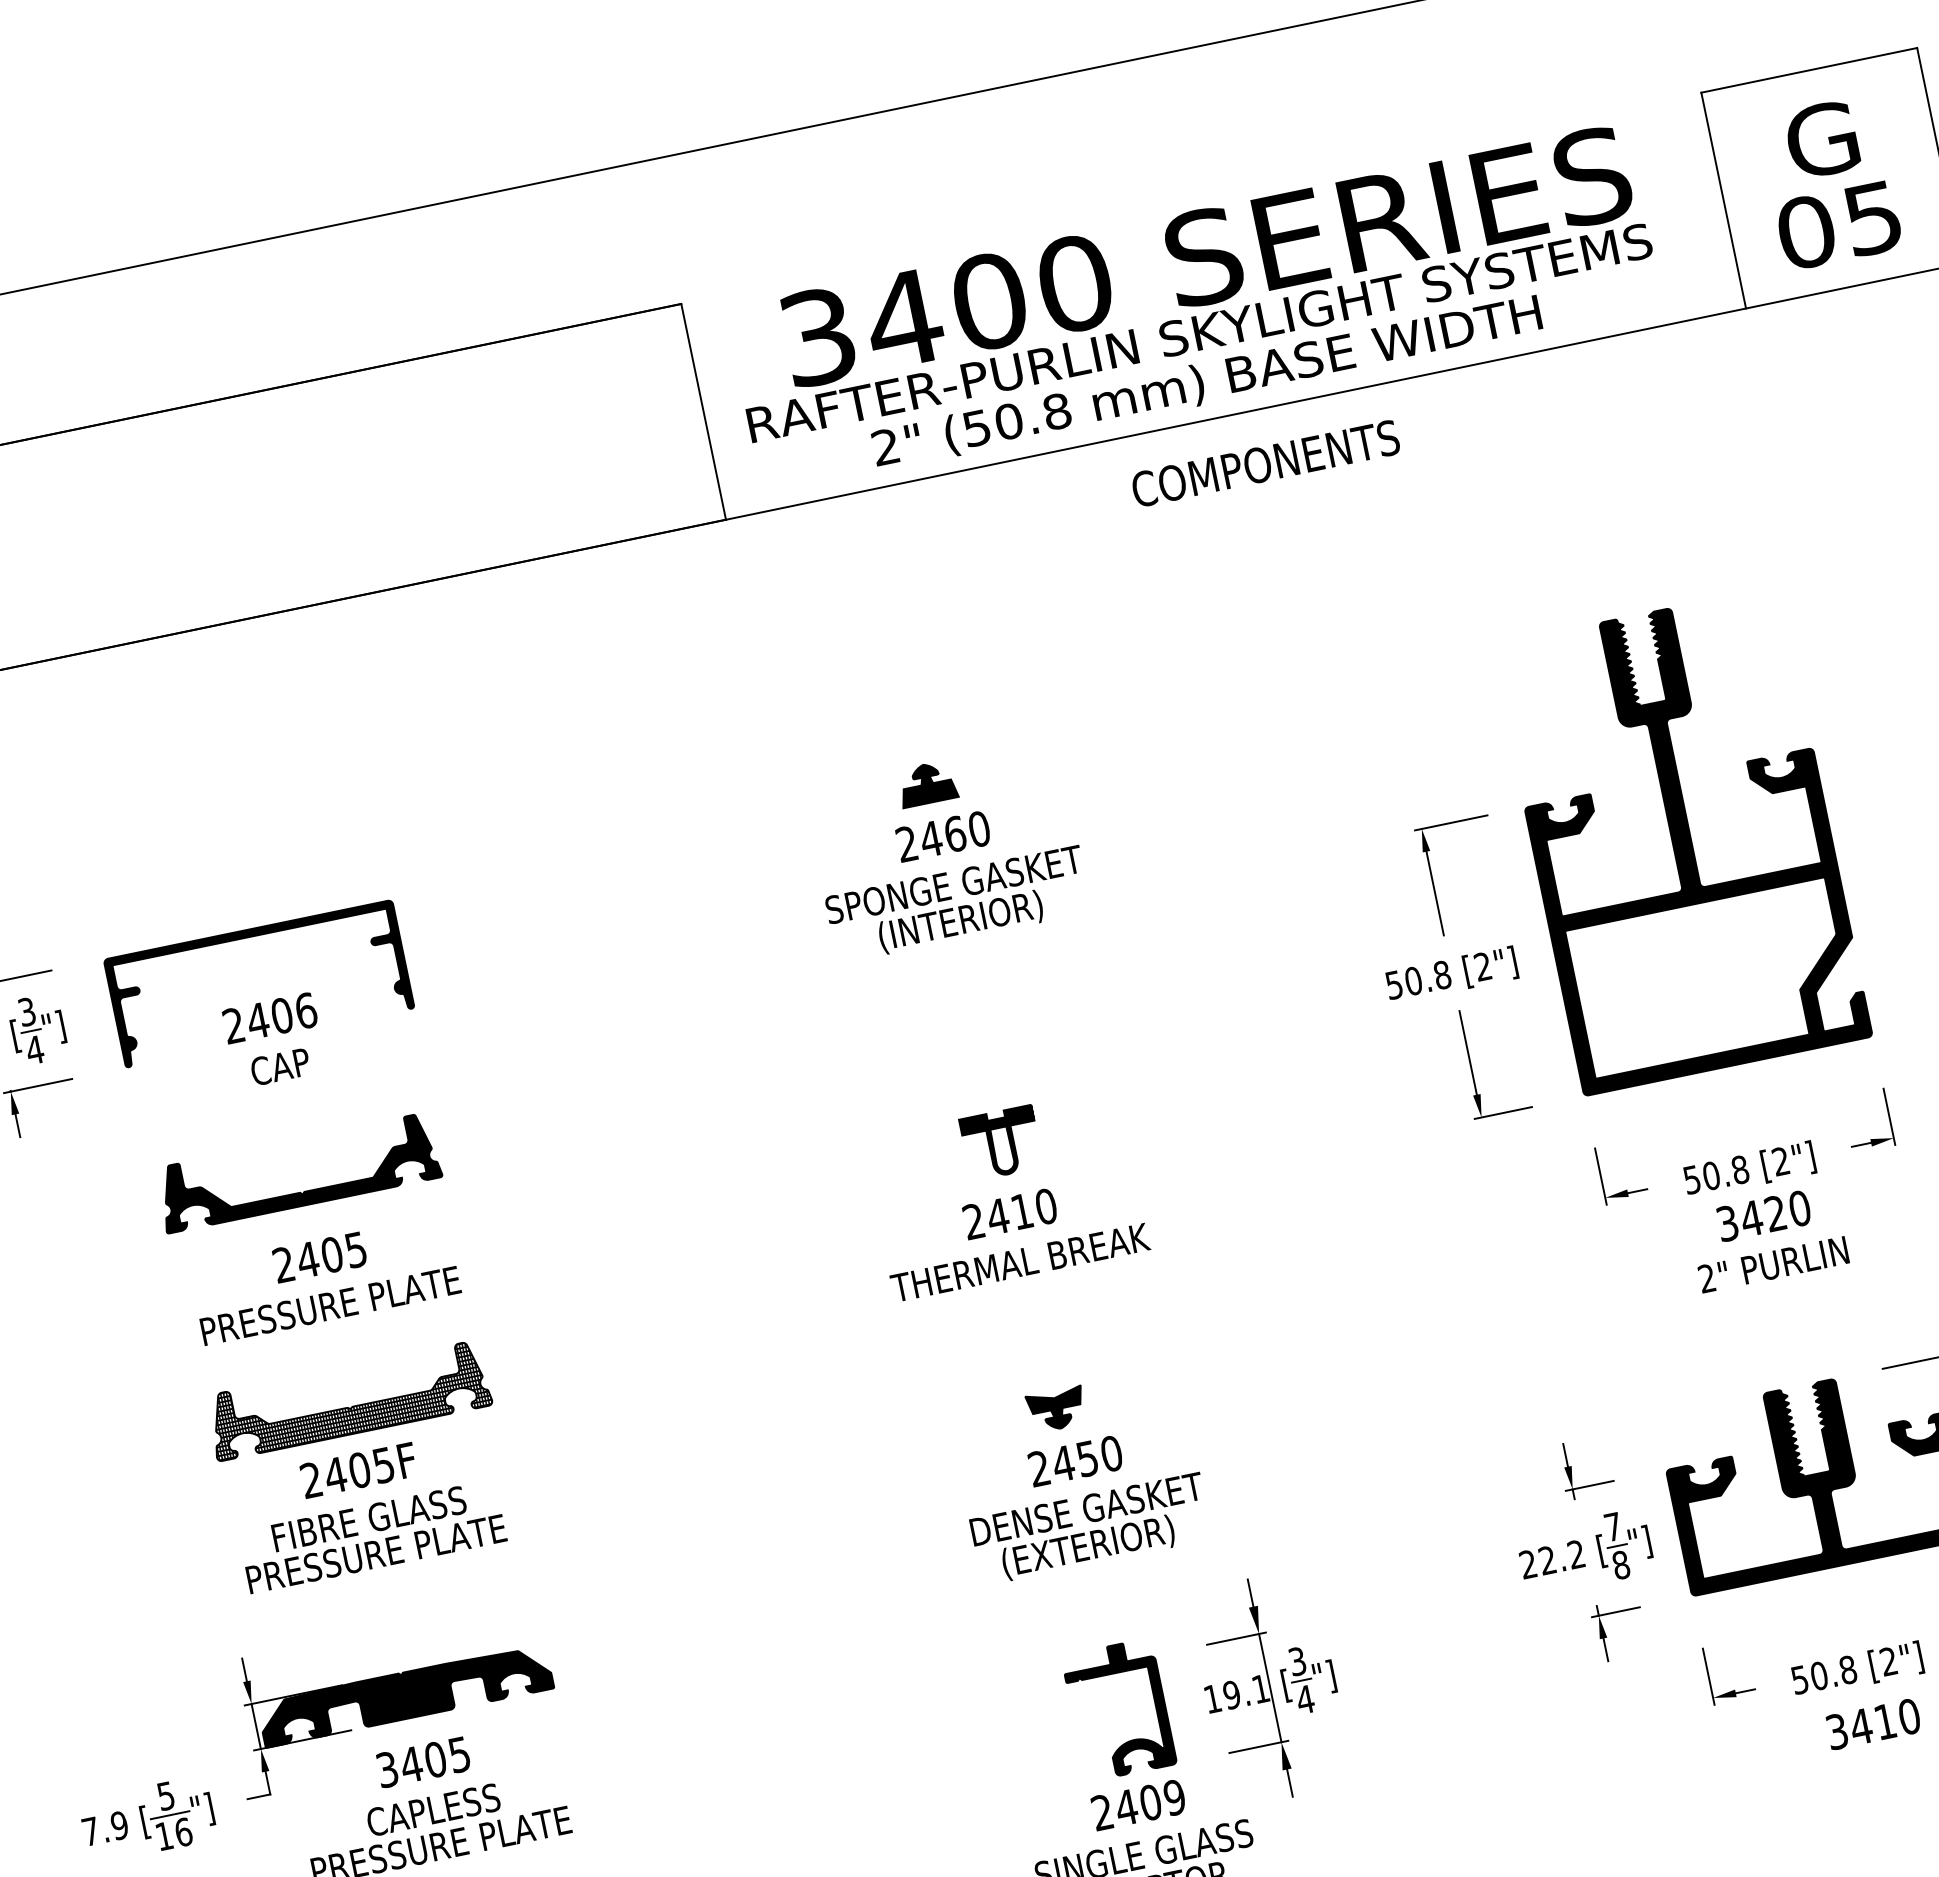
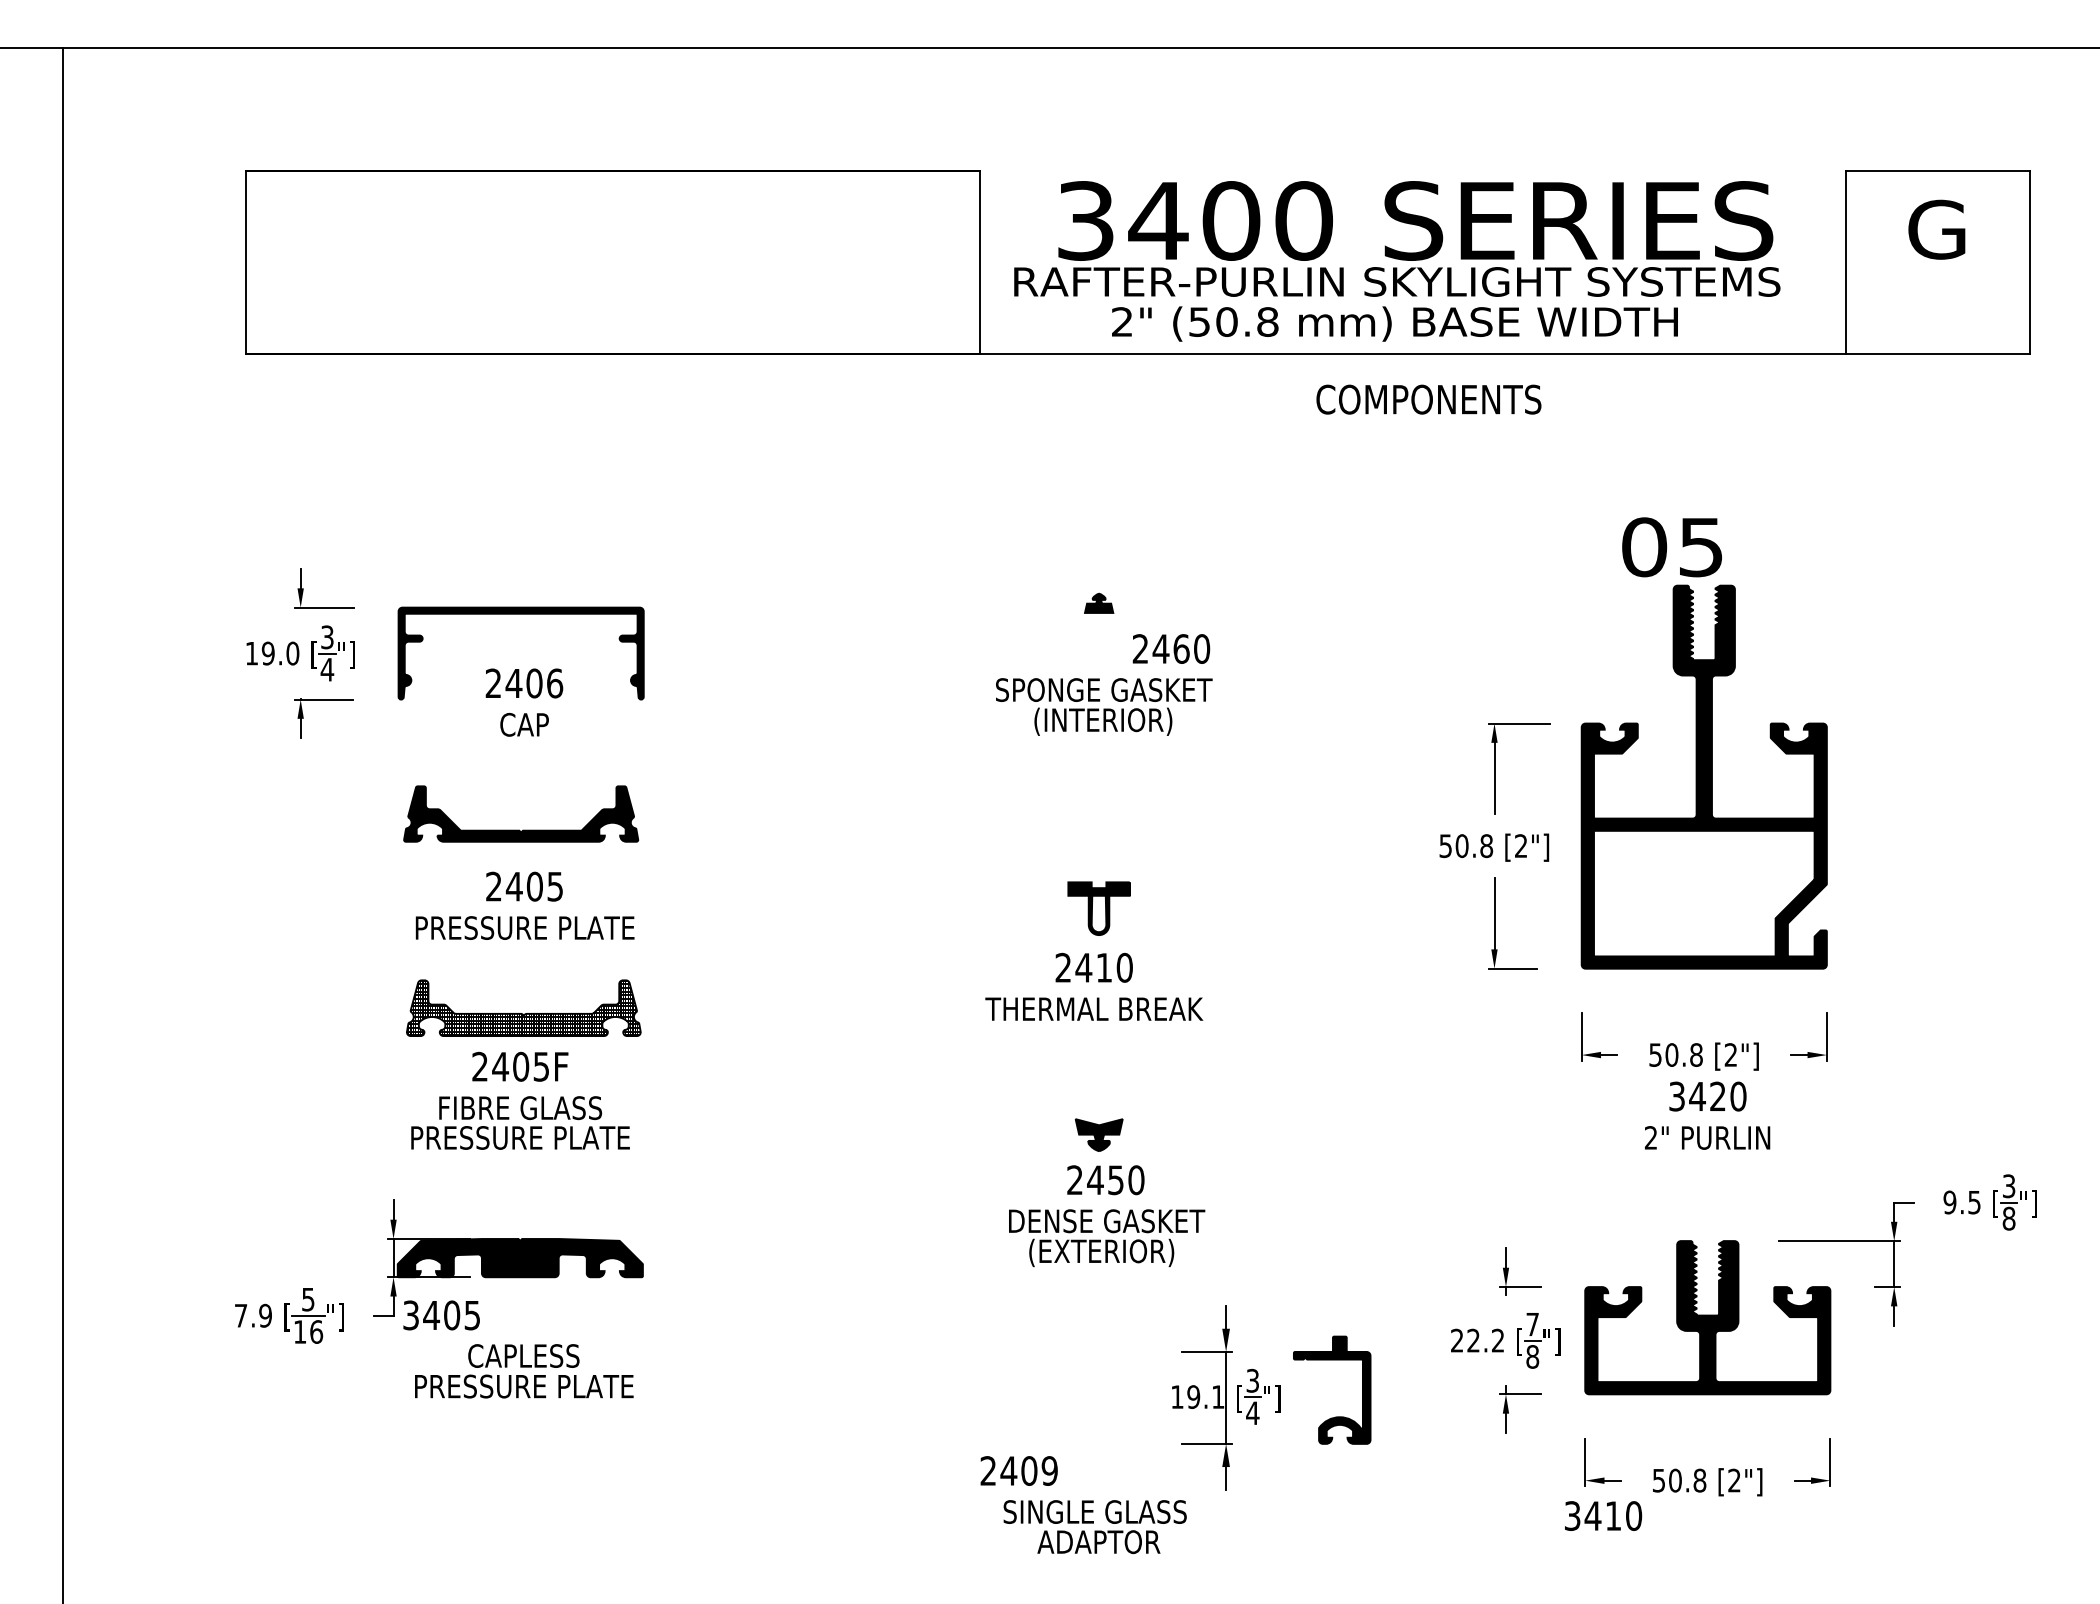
text: (1838, 225) -> (1671, 547), moved
part: (926, 784) -> (1098, 603), size x0.6
text: (943, 835) -> (1171, 648), moved
text: (1873, 1723) -> (1603, 1515), moved
part: (1129, 1740) -> (1335, 1416), moved
text: (423, 1762) -> (441, 1315), moved
text: (1137, 1804) -> (1018, 1470), moved

